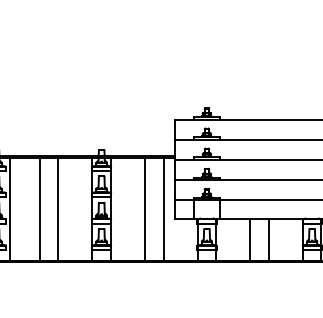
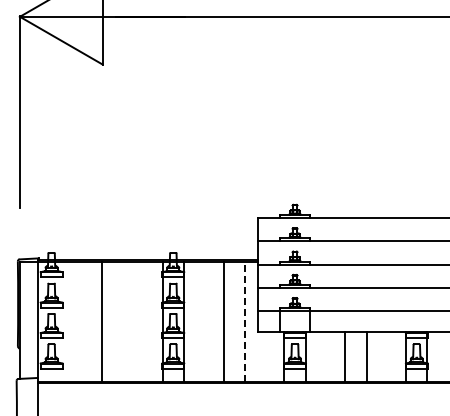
line: (10, 209) -> (67, 321), removed
line: (58, 209) -> (123, 321), removed
line: (163, 210) -> (244, 322), solid -> dashed

